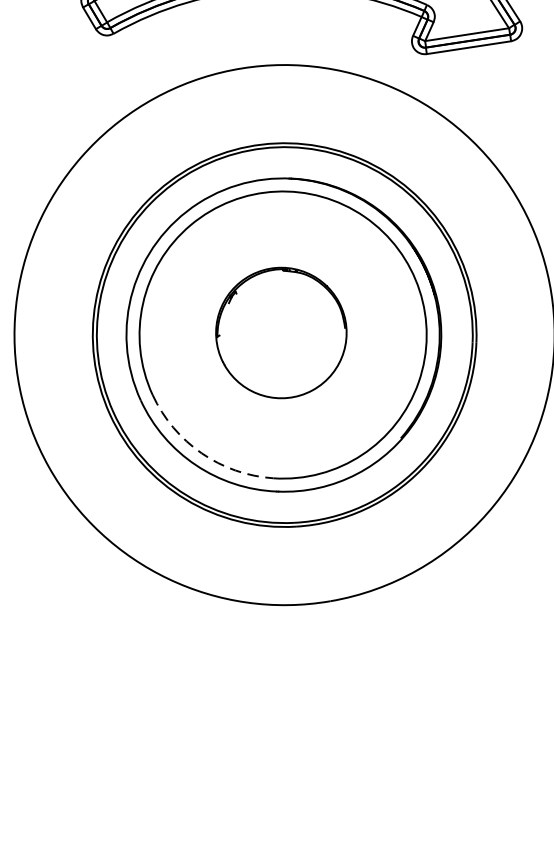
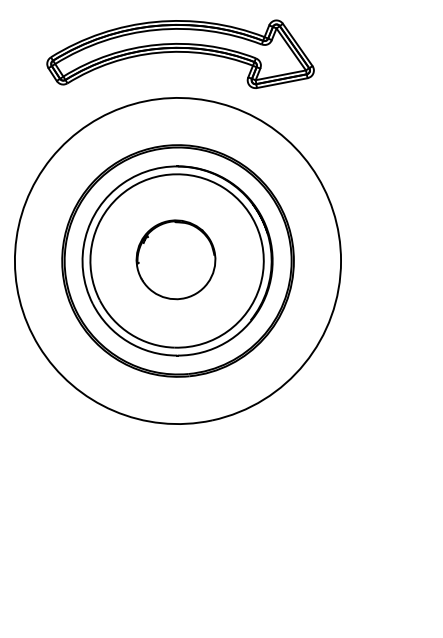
arc: (201, 453) -> (130, 334), dashed -> solid

